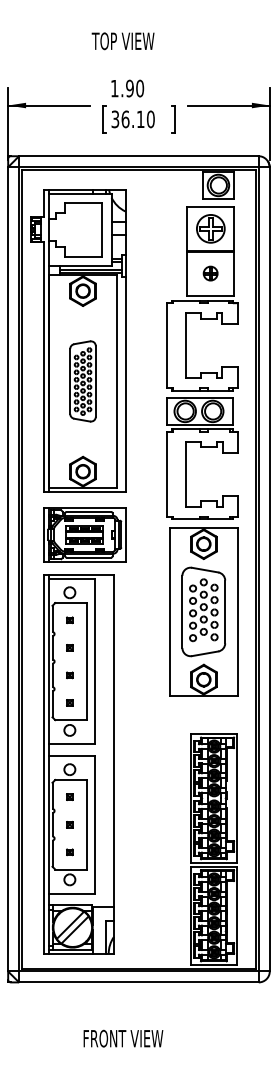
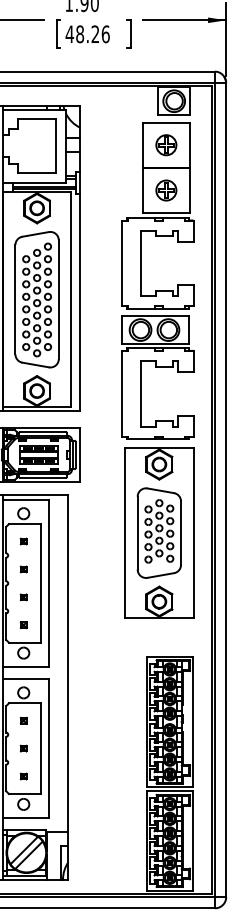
text: (132, 119) -> (87, 34), 36.10 -> 48.26
part: (210, 228) -> (166, 144), size x0.71
part: (210, 273) -> (166, 190), size x1.43
part: (82, 381) -> (36, 299), size x1.67

